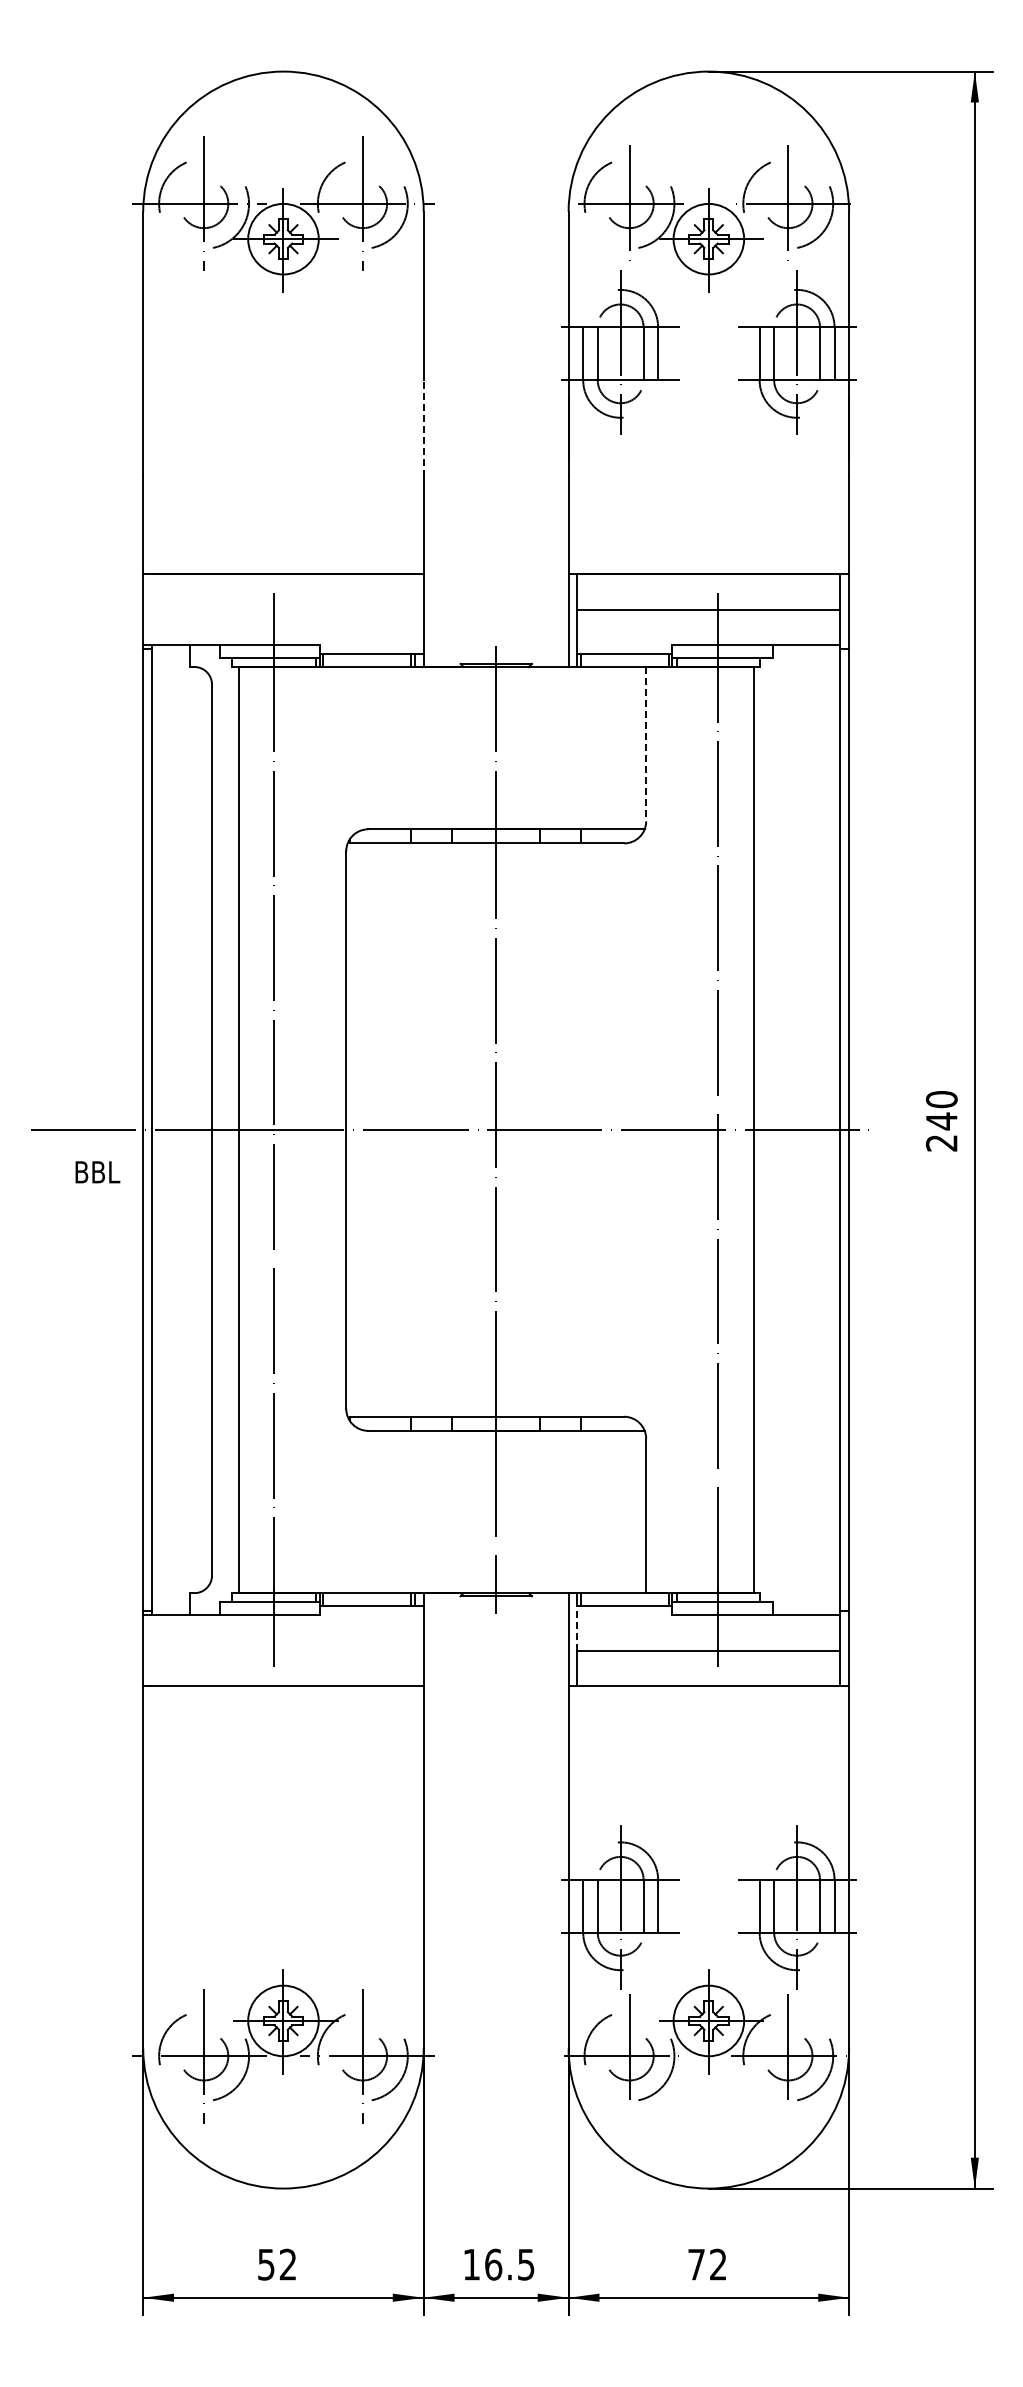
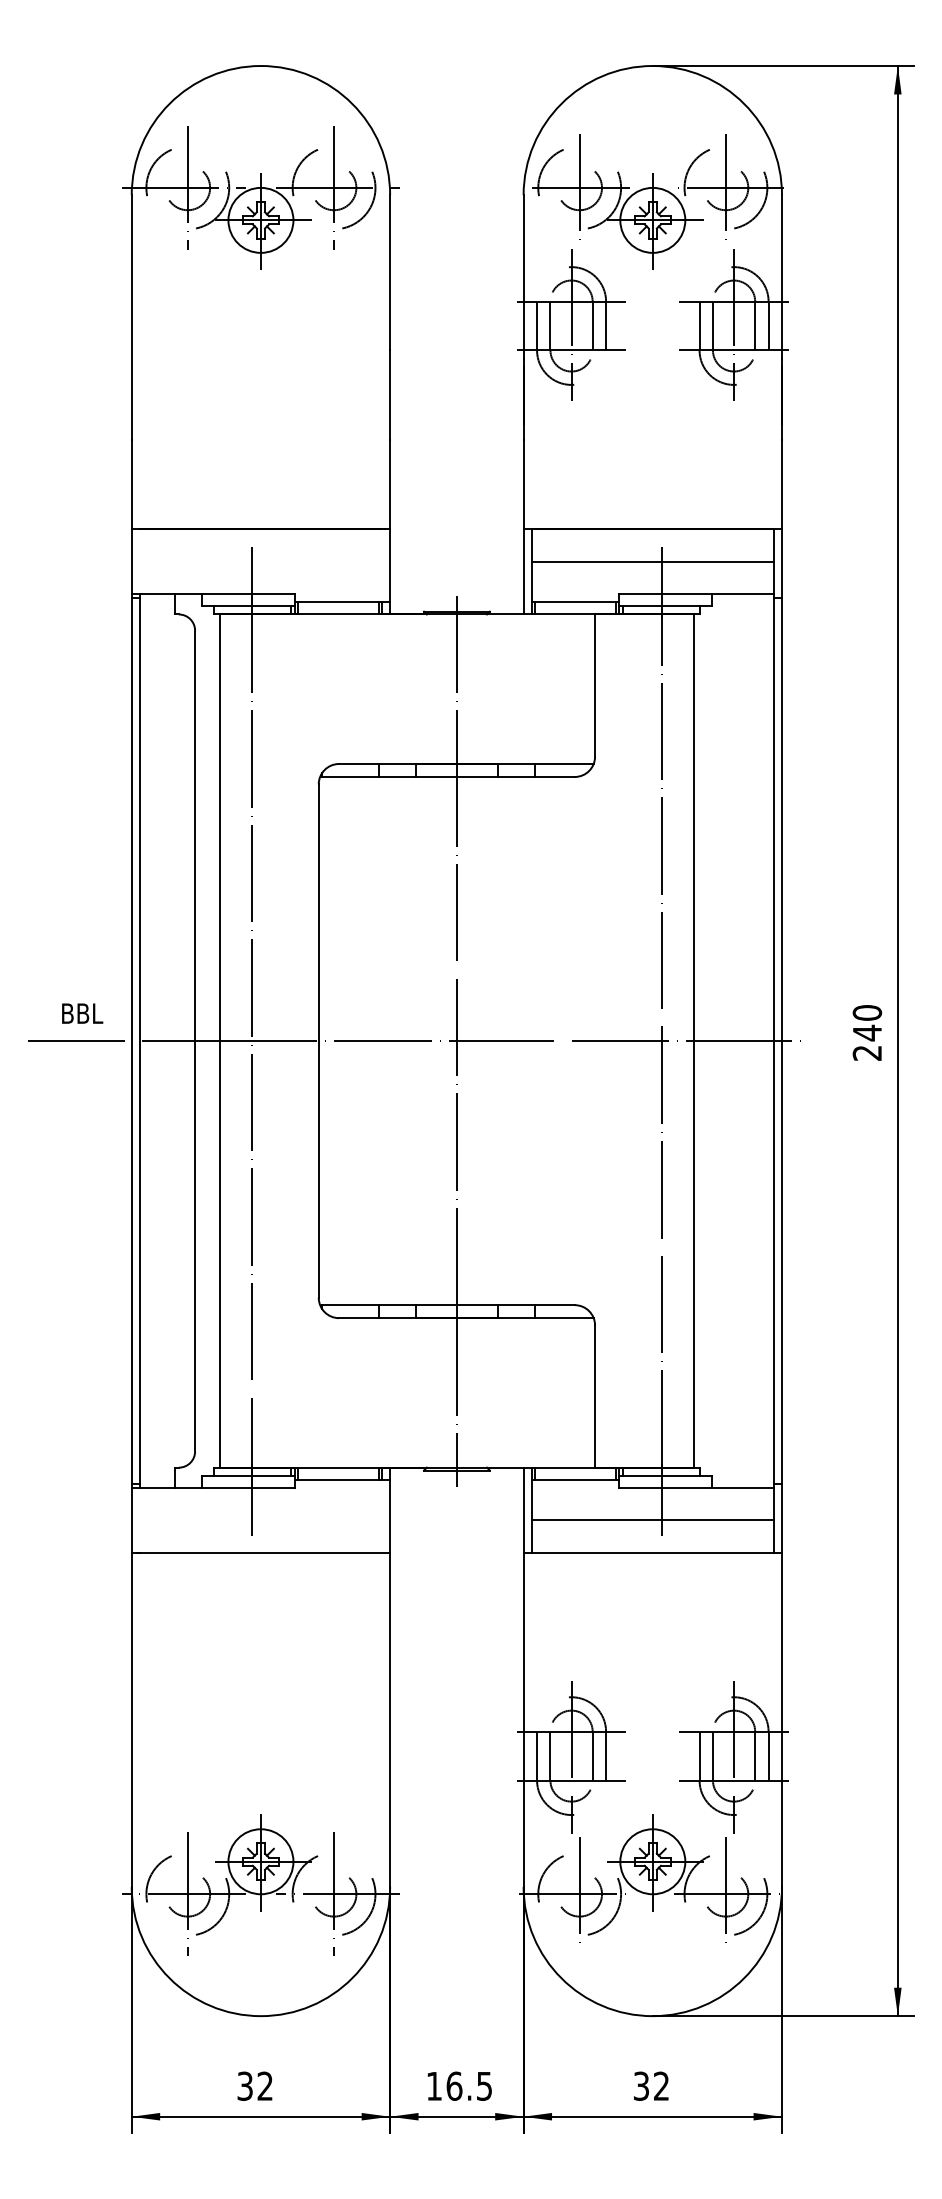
line: (423, 428) -> (389, 394), dashed -> solid
line: (646, 744) -> (595, 685), dashed -> solid
text: (97, 1172) -> (82, 1013), moved
line: (577, 1627) -> (531, 1499), dashed -> solid
text: (266, 2263) -> (245, 2085), 52 -> 32
text: (696, 2264) -> (641, 2086), 72 -> 32

